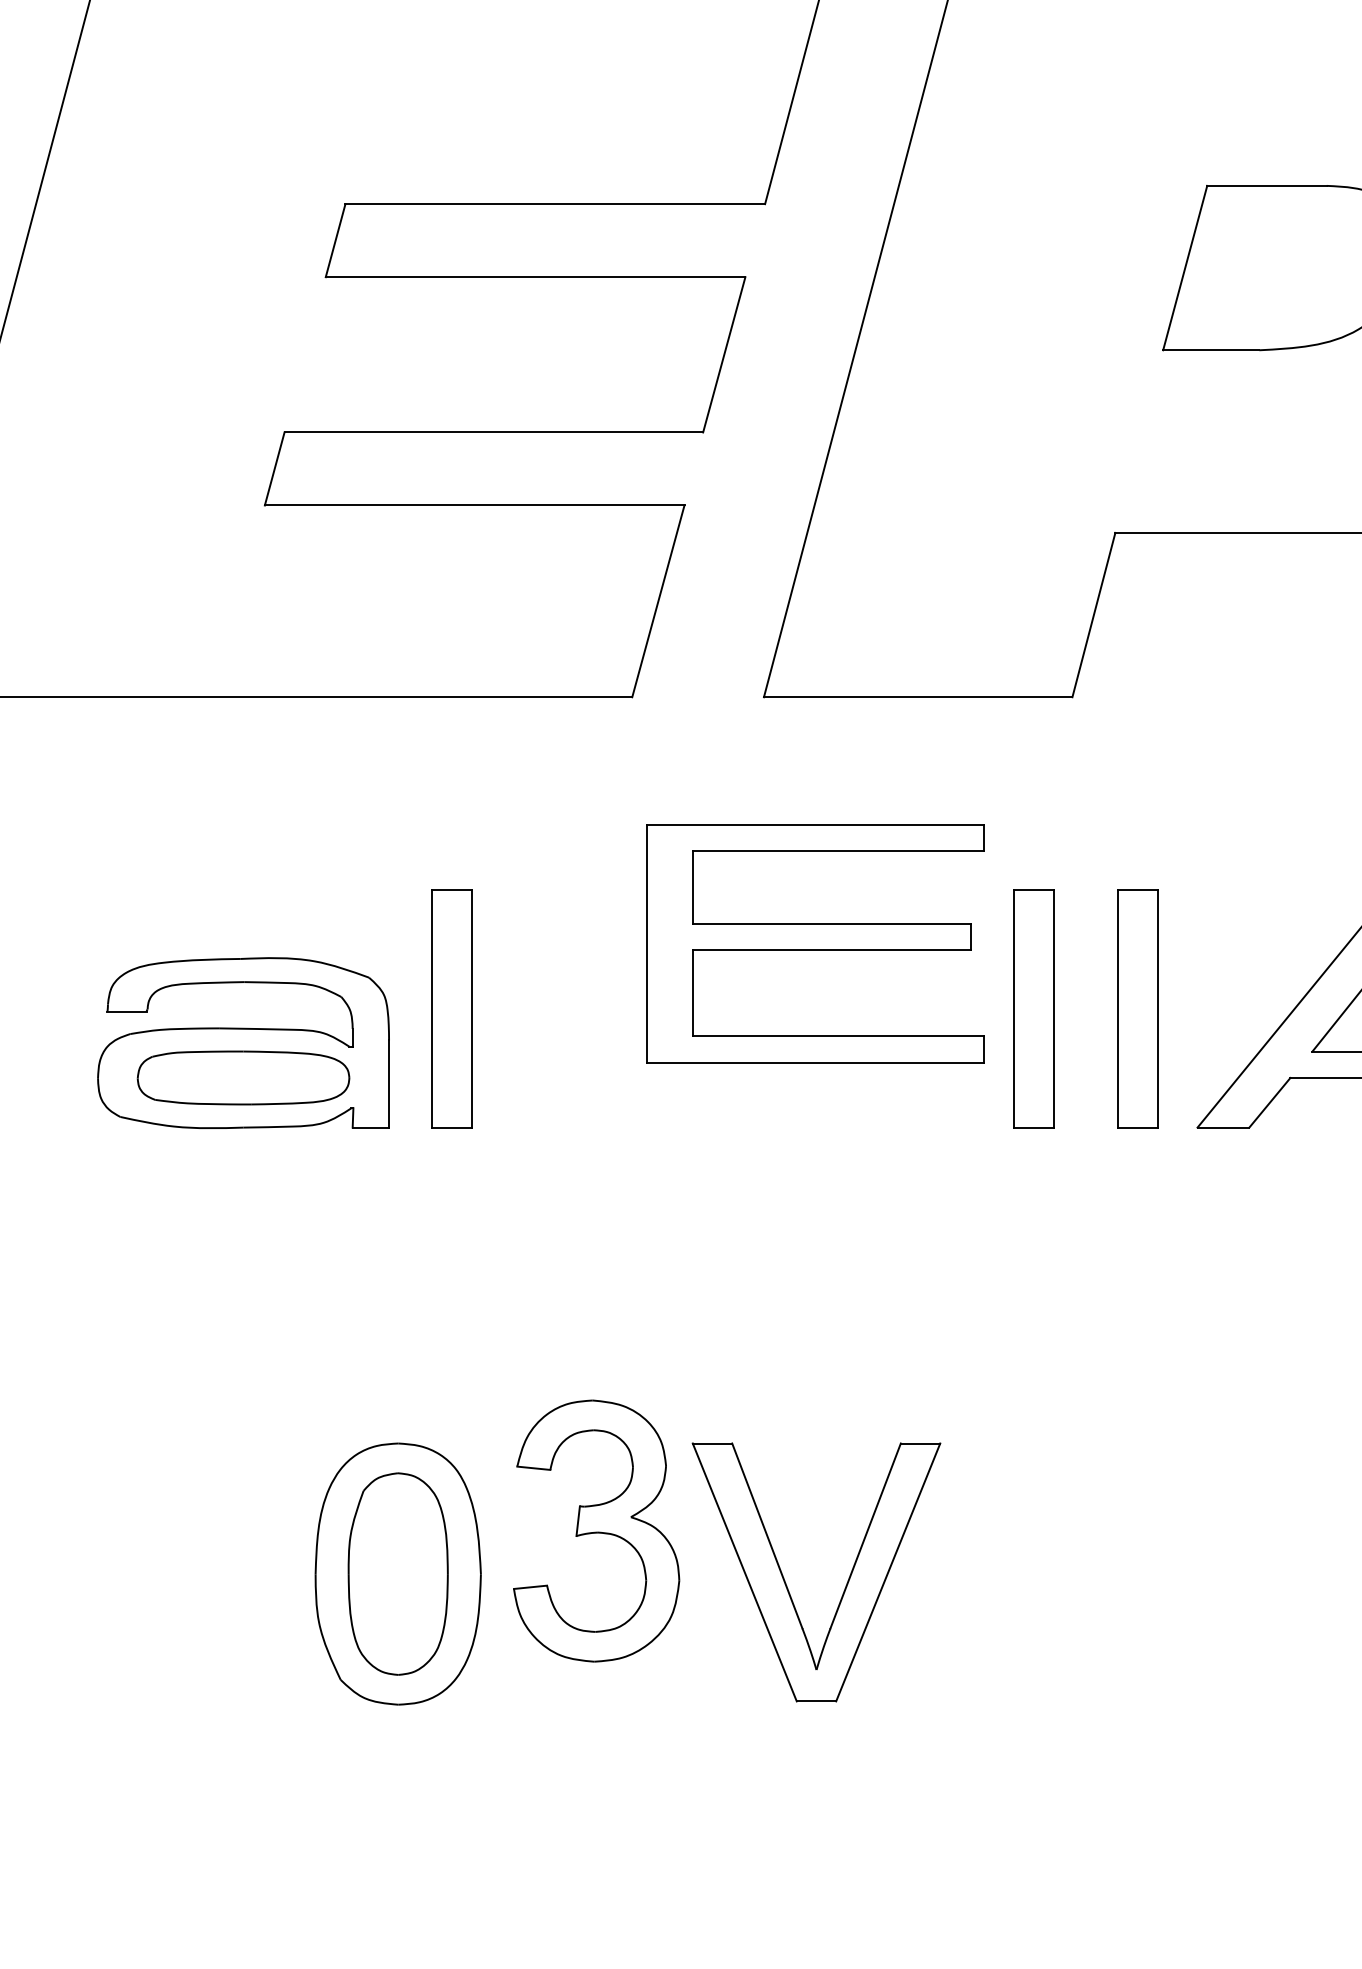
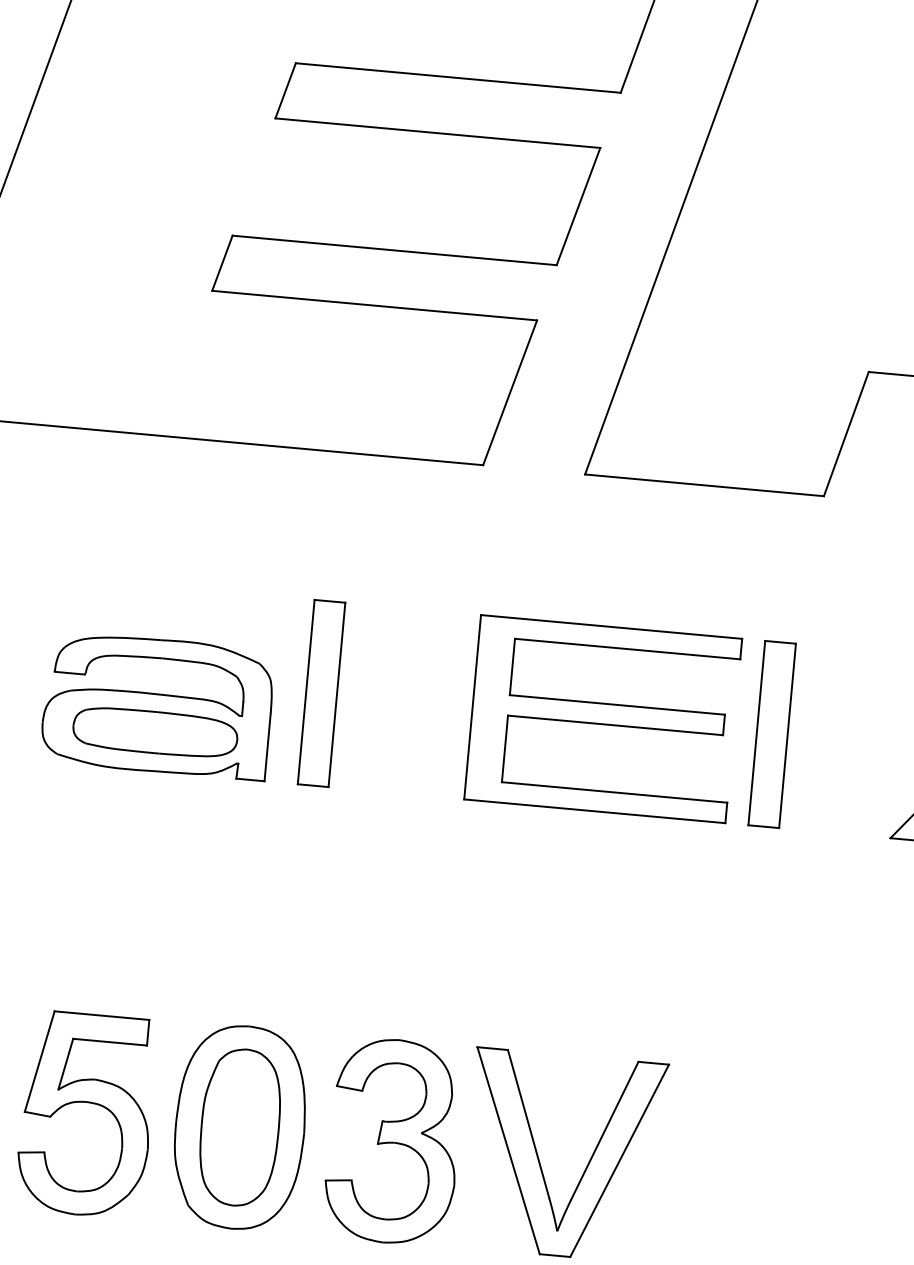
part: (815, 943) -> (603, 719), moved
part: (1137, 1008) -> (852, 741), removed
part: (596, 1530) -> (393, 1141), moved
part: (199, 1560) -> (87, 1103), added

